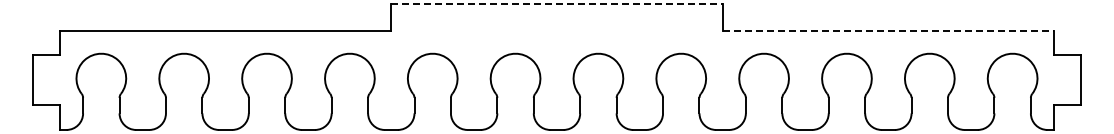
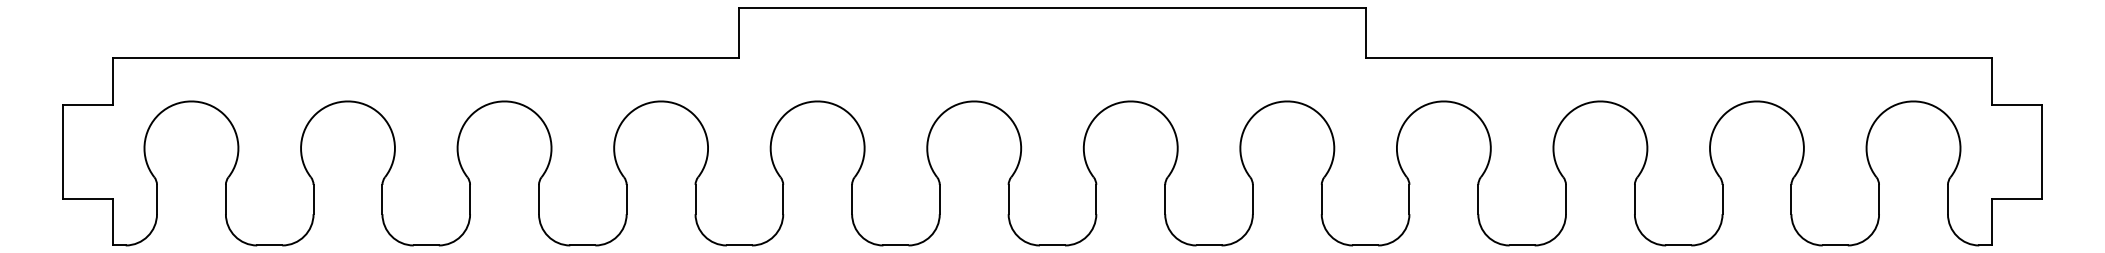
line: (557, 4) -> (1053, 8), dashed -> solid
line: (888, 30) -> (1678, 57), dashed -> solid

